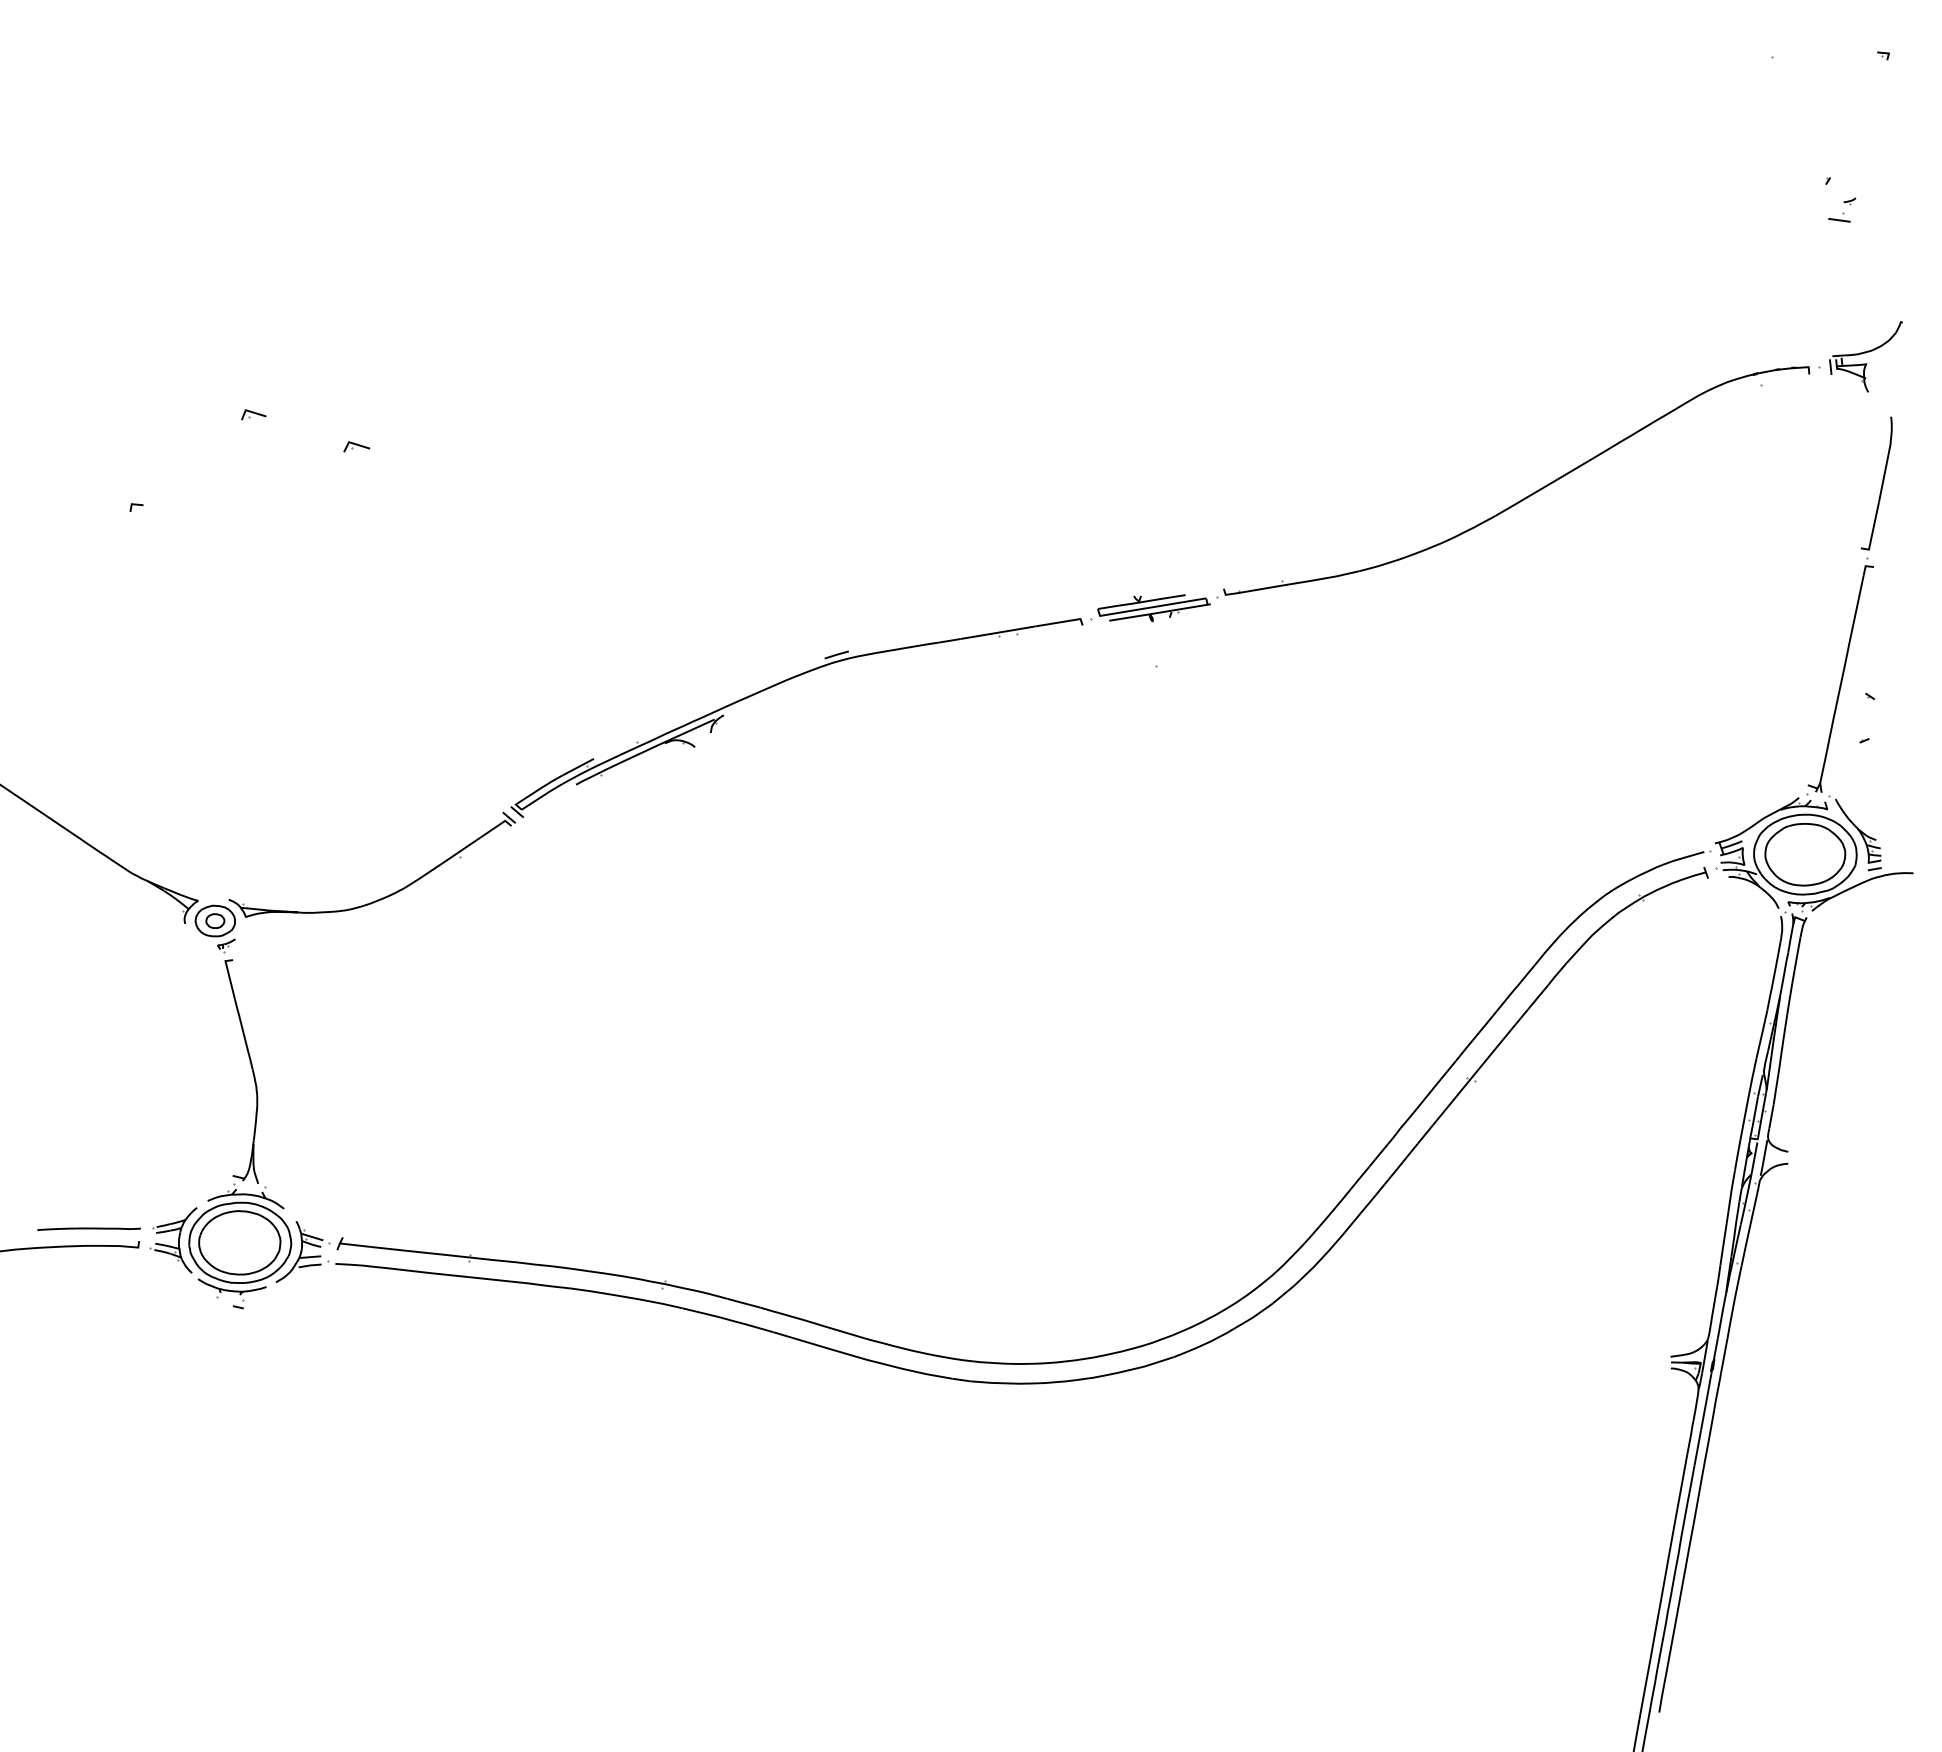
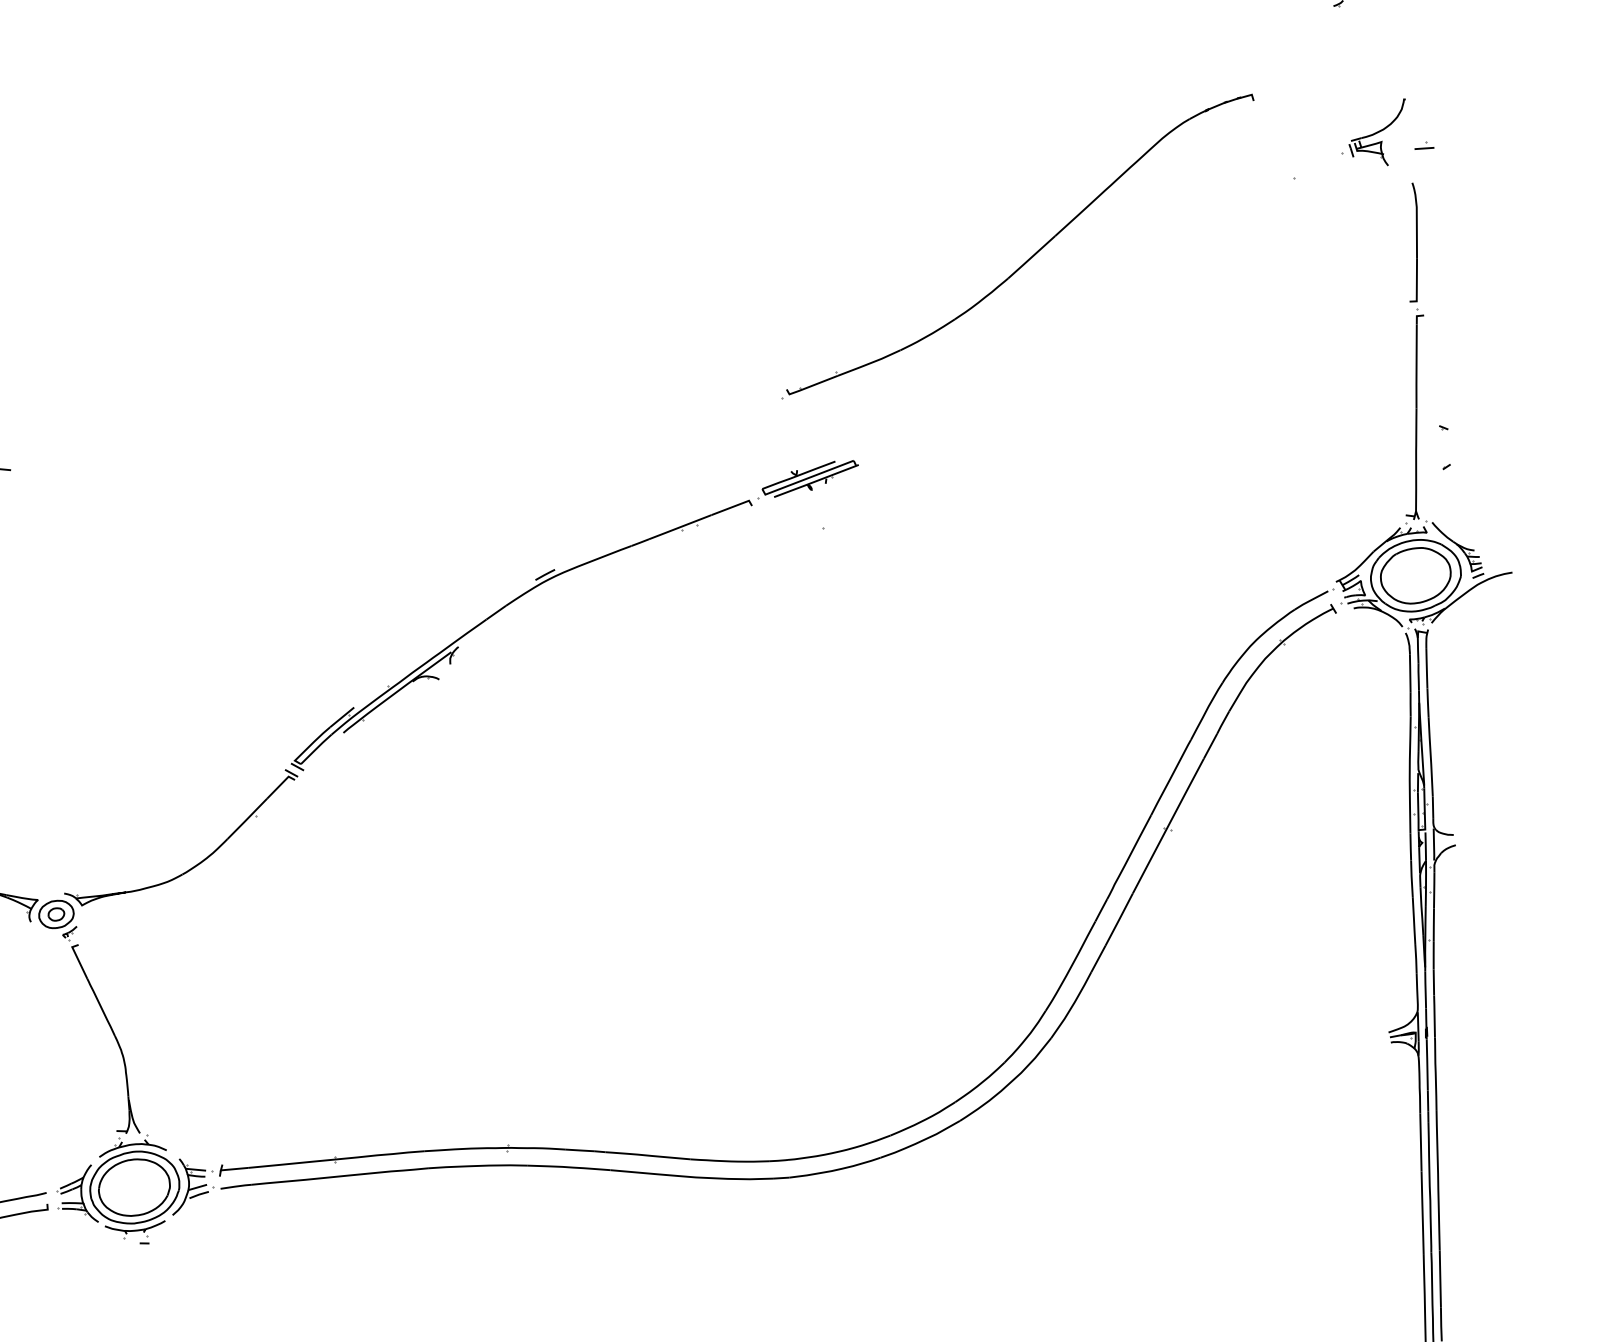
part: (1839, 217) -> (1424, 146), moved
part: (356, 446) -> (94, 480), removed
part: (1524, 497) -> (1029, 257), moved

